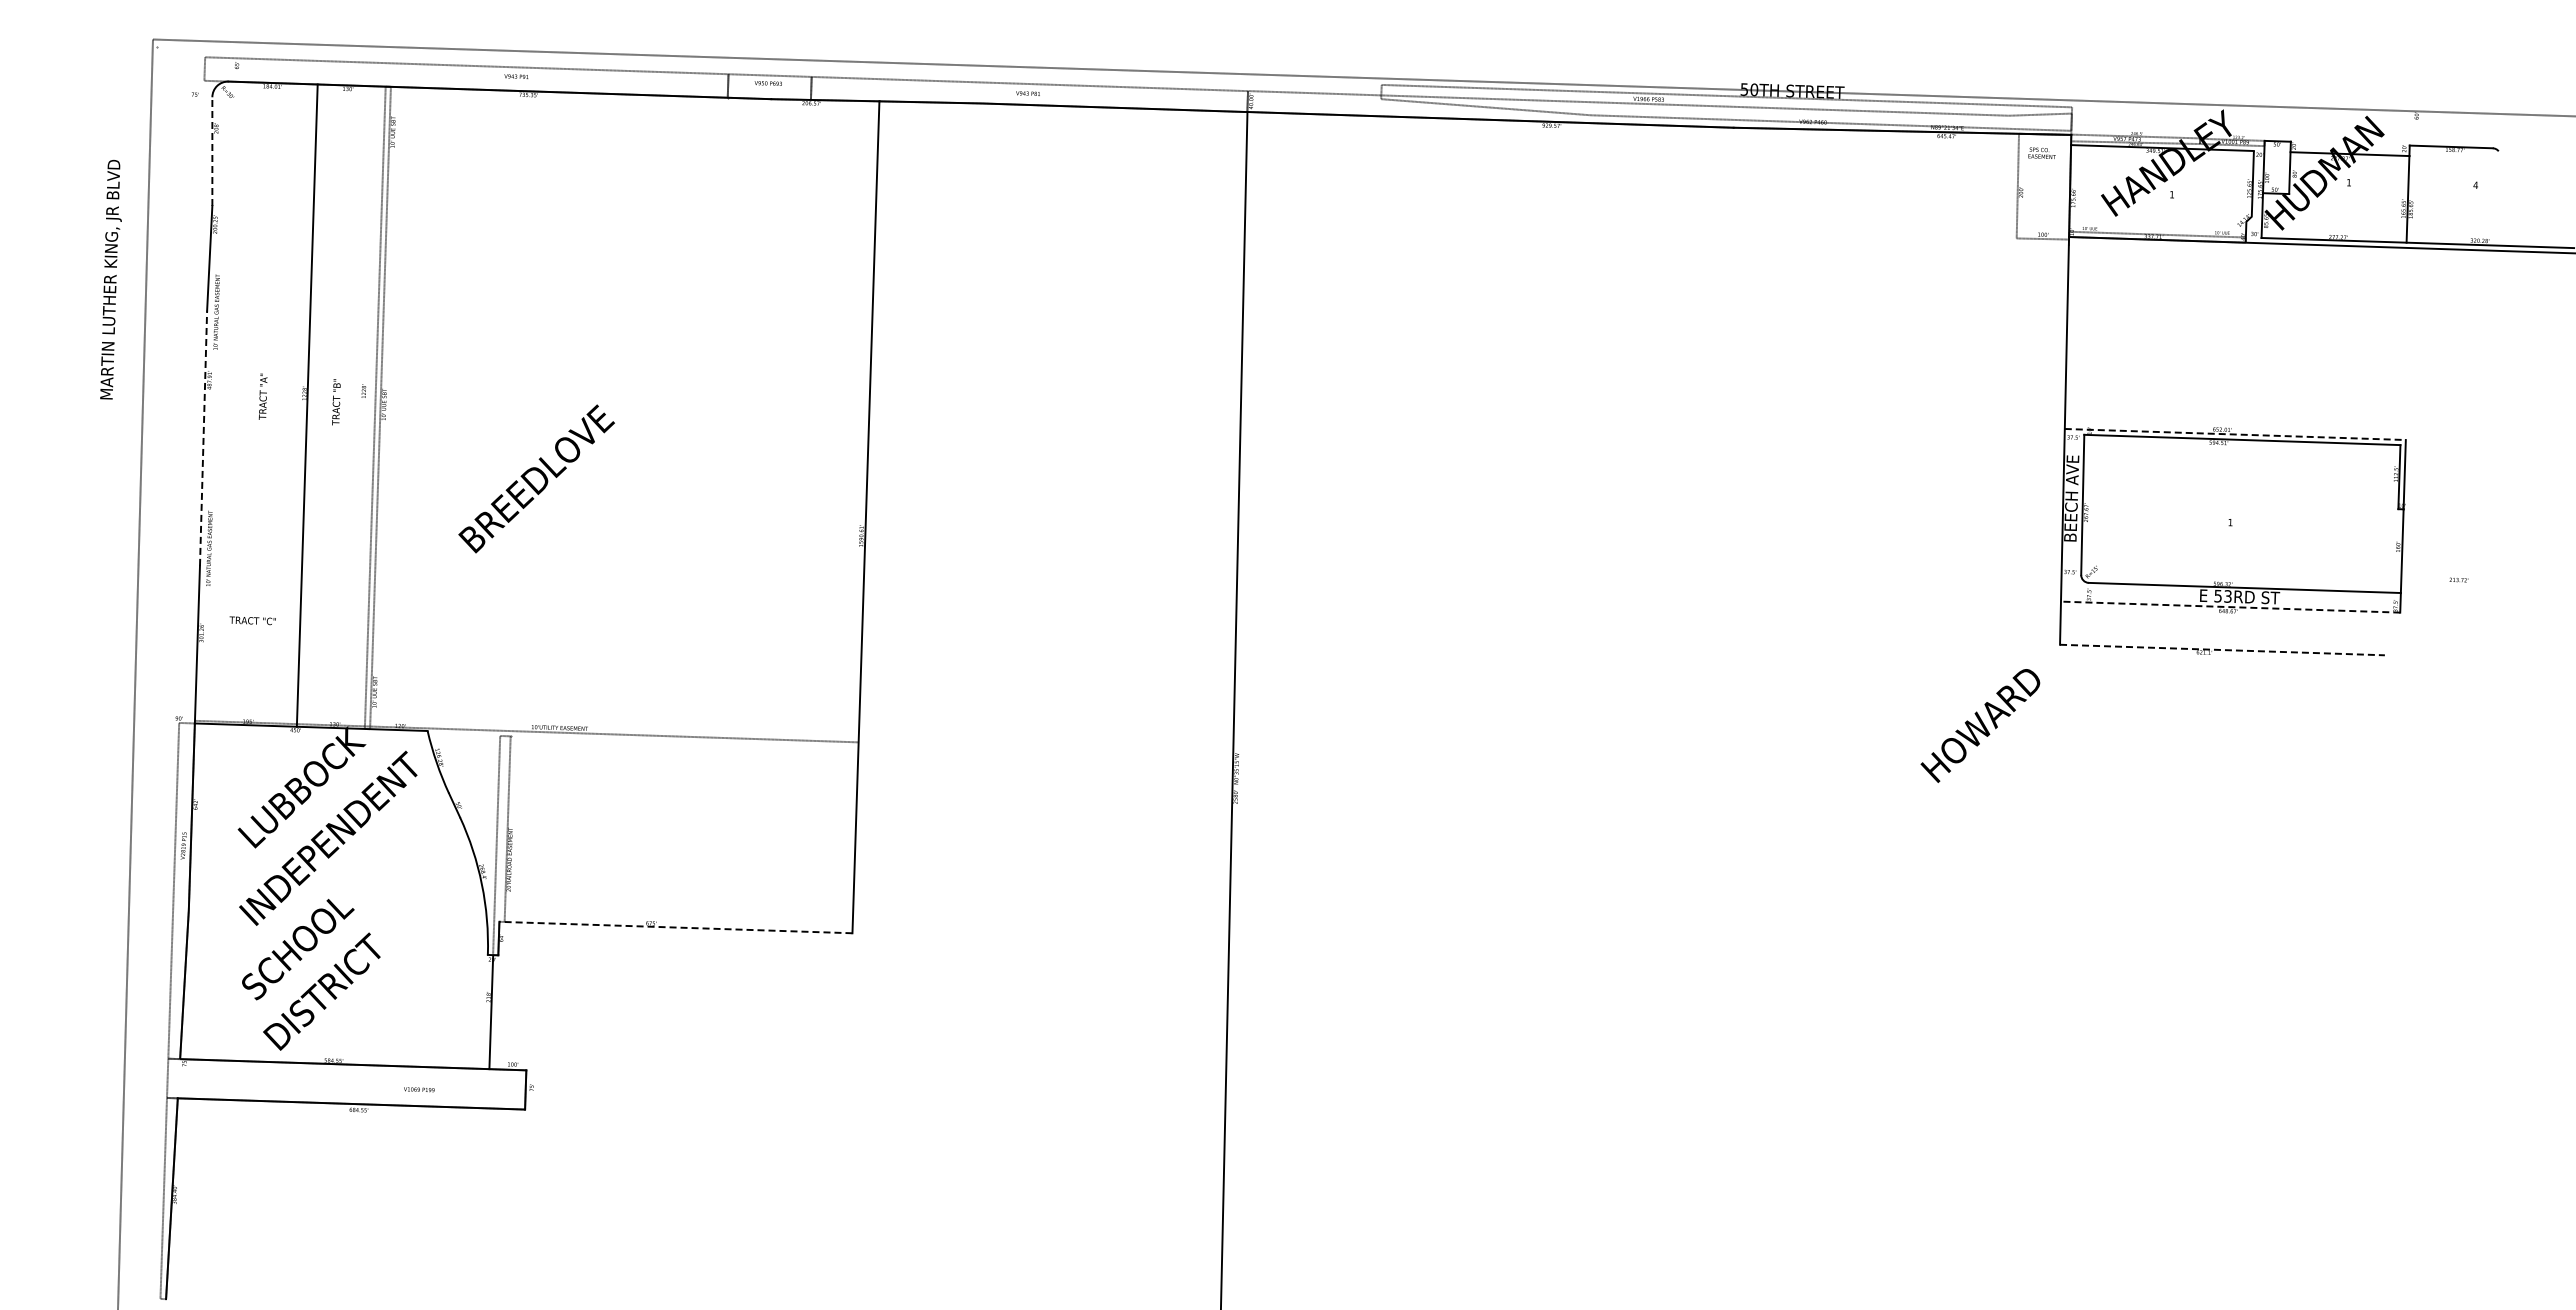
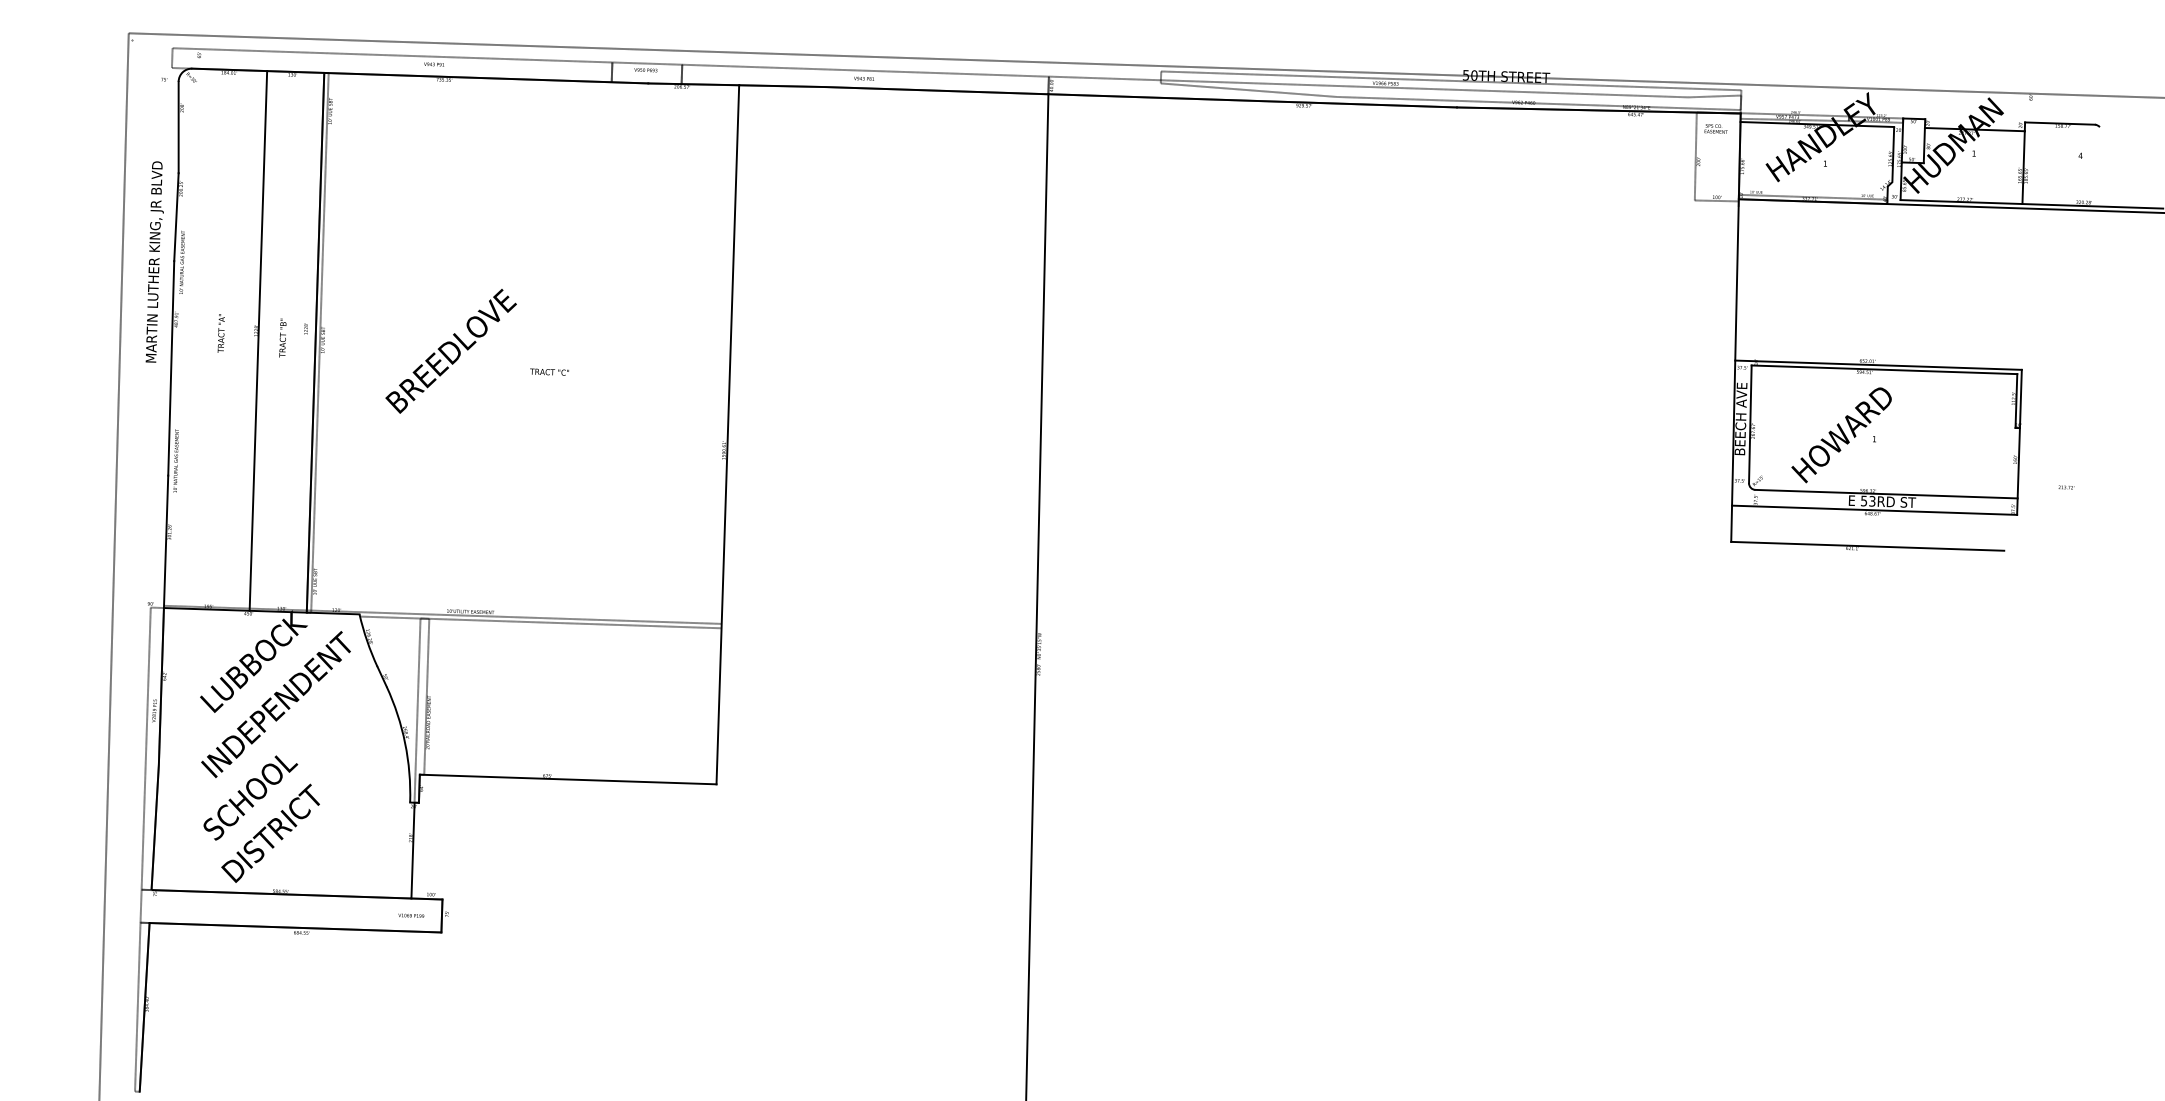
line: (212, 151) -> (178, 127), dashed -> solid
text: (110, 279) -> (154, 261), moved
line: (374, 407) -> (314, 342), added
line: (2235, 434) -> (1878, 365), dashed -> solid
line: (203, 438) -> (171, 368), dashed -> solid
text: (536, 478) -> (451, 350), moved
line: (2230, 607) -> (1874, 510), dashed -> solid
text: (252, 620) -> (549, 371), moved
line: (2222, 650) -> (1867, 546), dashed -> solid
text: (1980, 725) -> (1841, 434), moved
line: (643, 740) -> (540, 622), added
line: (675, 927) -> (567, 779), dashed -> solid
text: (419, 1089) -> (411, 915), moved

